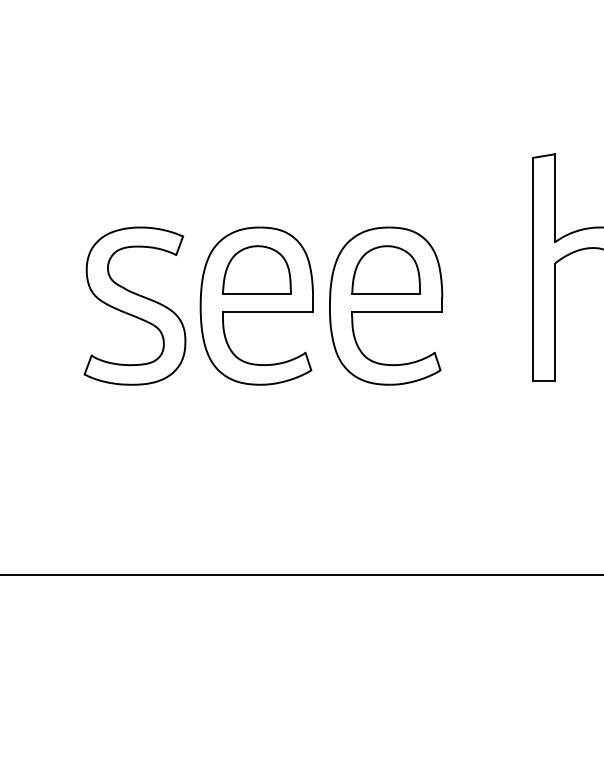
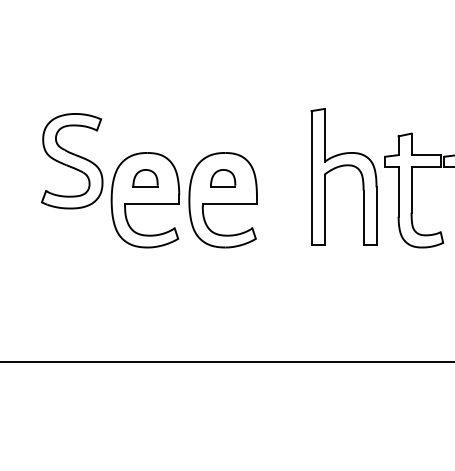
part: (256, 269) -> (145, 178), size x0.6
part: (385, 269) -> (222, 178), size x0.6
part: (133, 306) -> (71, 161), moved

